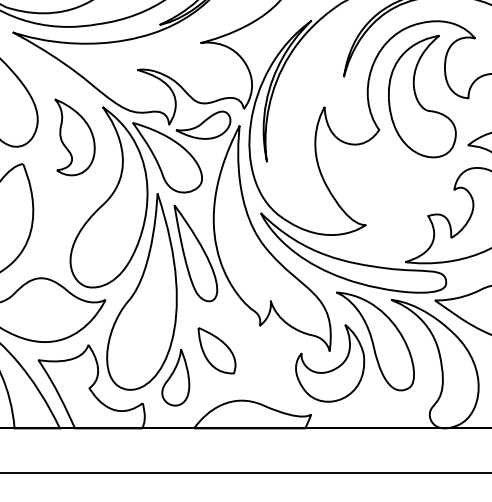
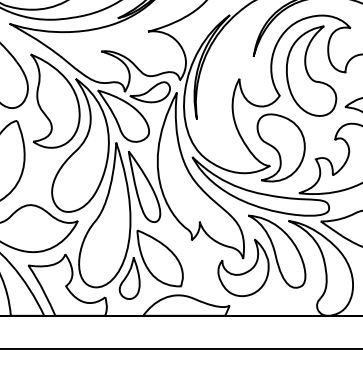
part: (74, 137) -> (55, 101), size x1.67
part: (381, 200) -> (281, 147), added
part: (216, 350) -> (159, 258), size x1.67

